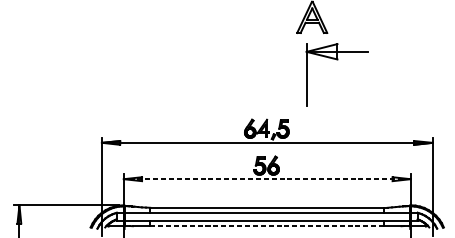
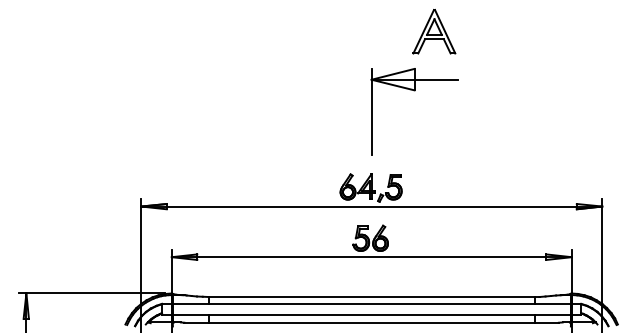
part: (337, 60) -> (414, 91), moved
line: (267, 179) -> (371, 257), dashed -> solid
line: (267, 226) -> (372, 322), dashed -> solid

